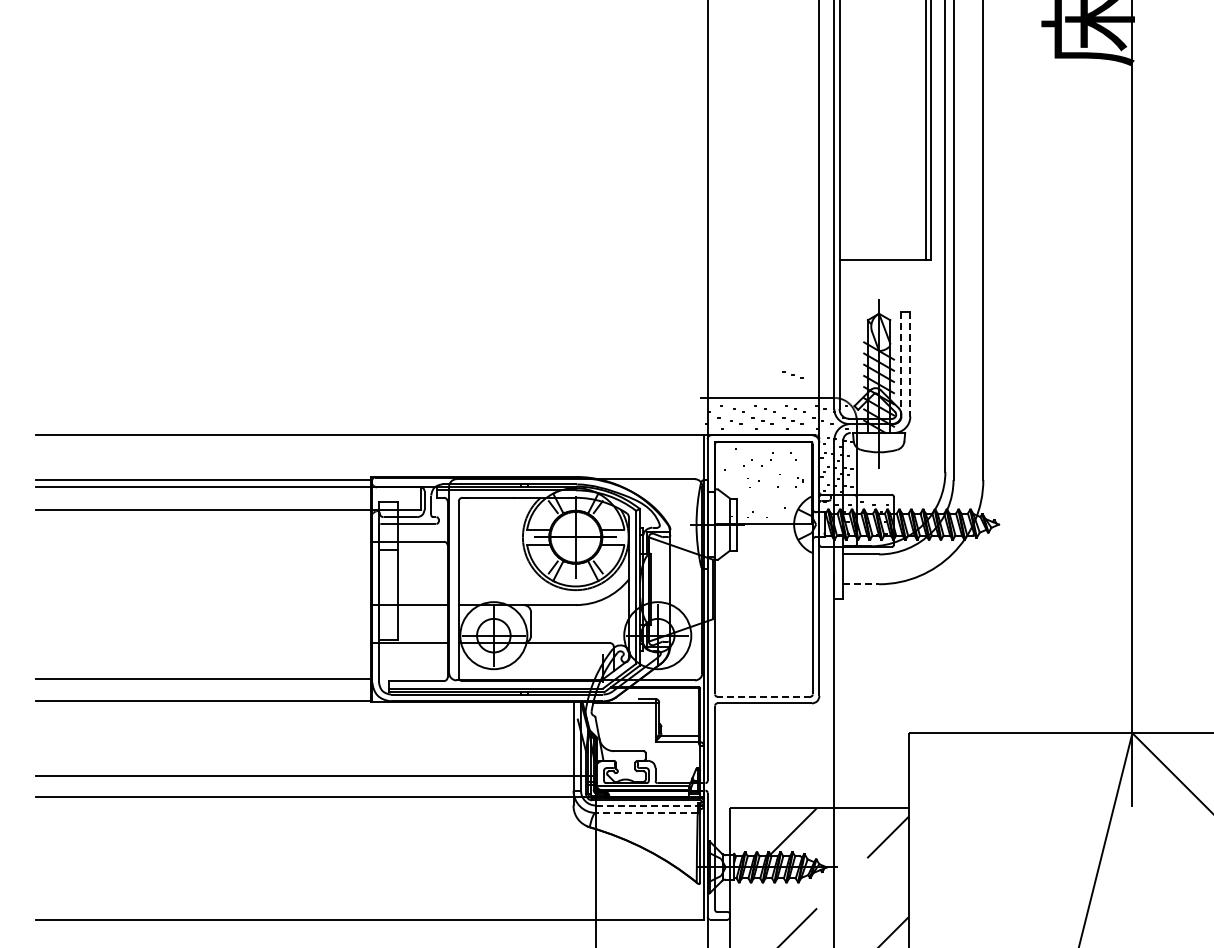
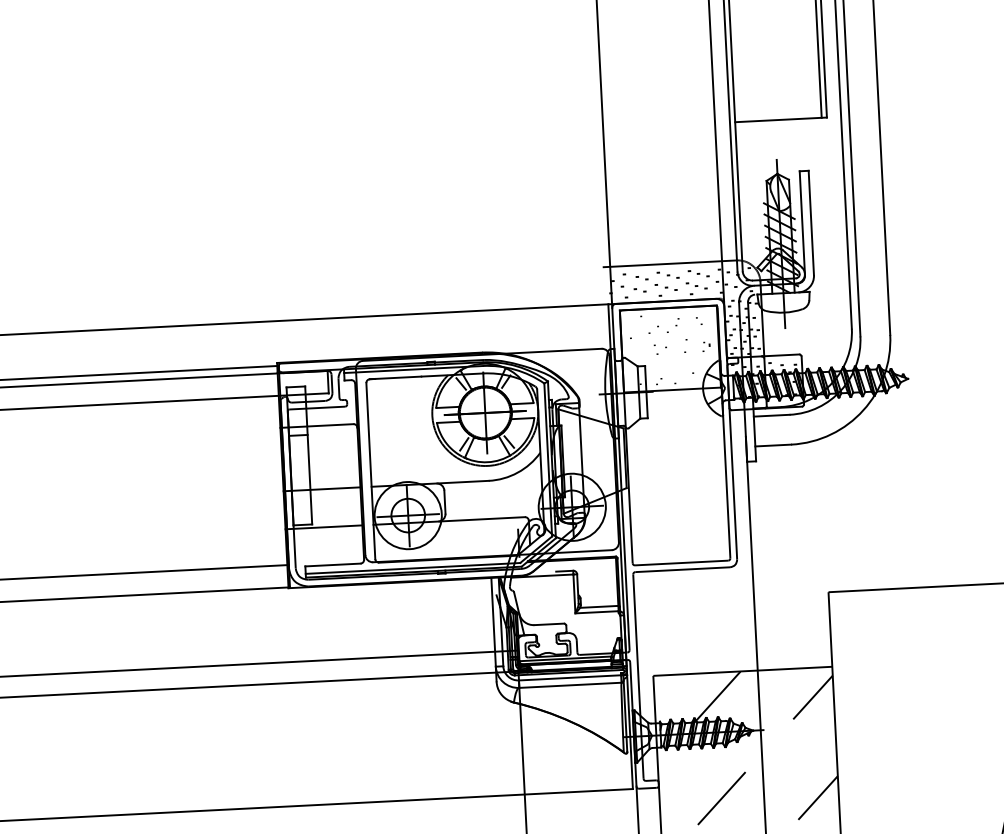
line: (901, 364) -> (802, 223), dashed -> solid
line: (910, 364) -> (811, 223), dashed -> solid
part: (792, 374) -> (693, 239), removed
line: (861, 584) -> (773, 445), dashed -> solid
line: (763, 696) -> (681, 562), dashed -> solid
line: (647, 805) -> (570, 677), dashed -> solid
line: (646, 812) -> (569, 684), dashed -> solid

